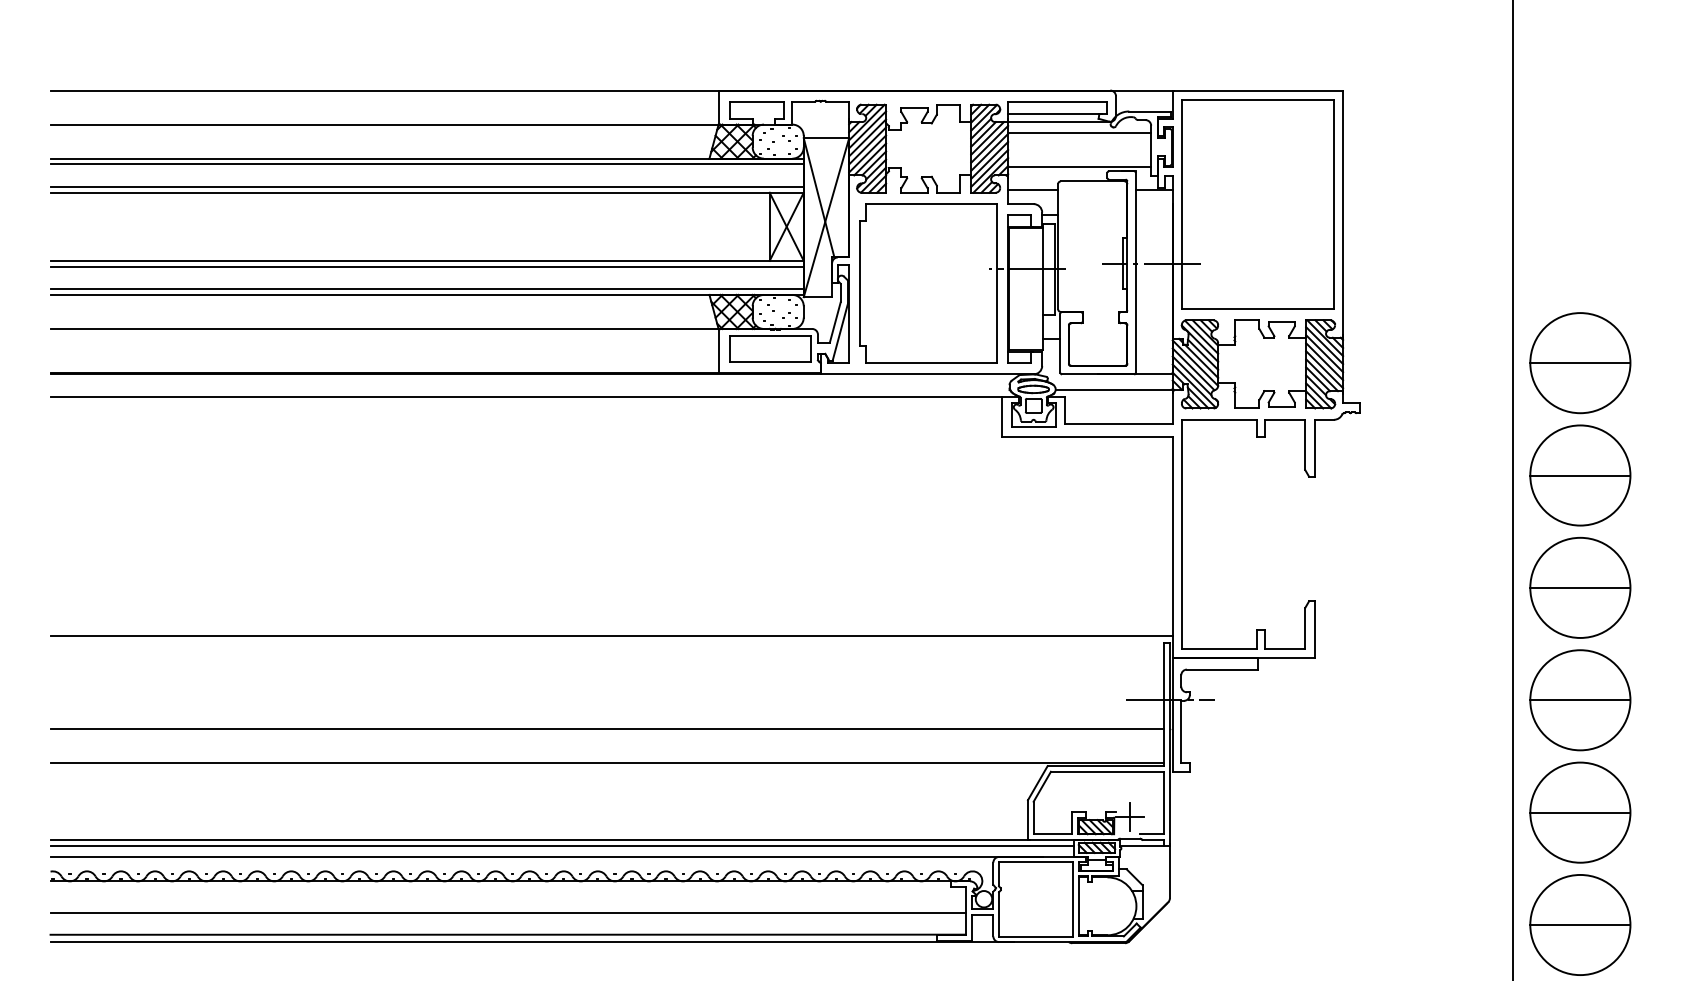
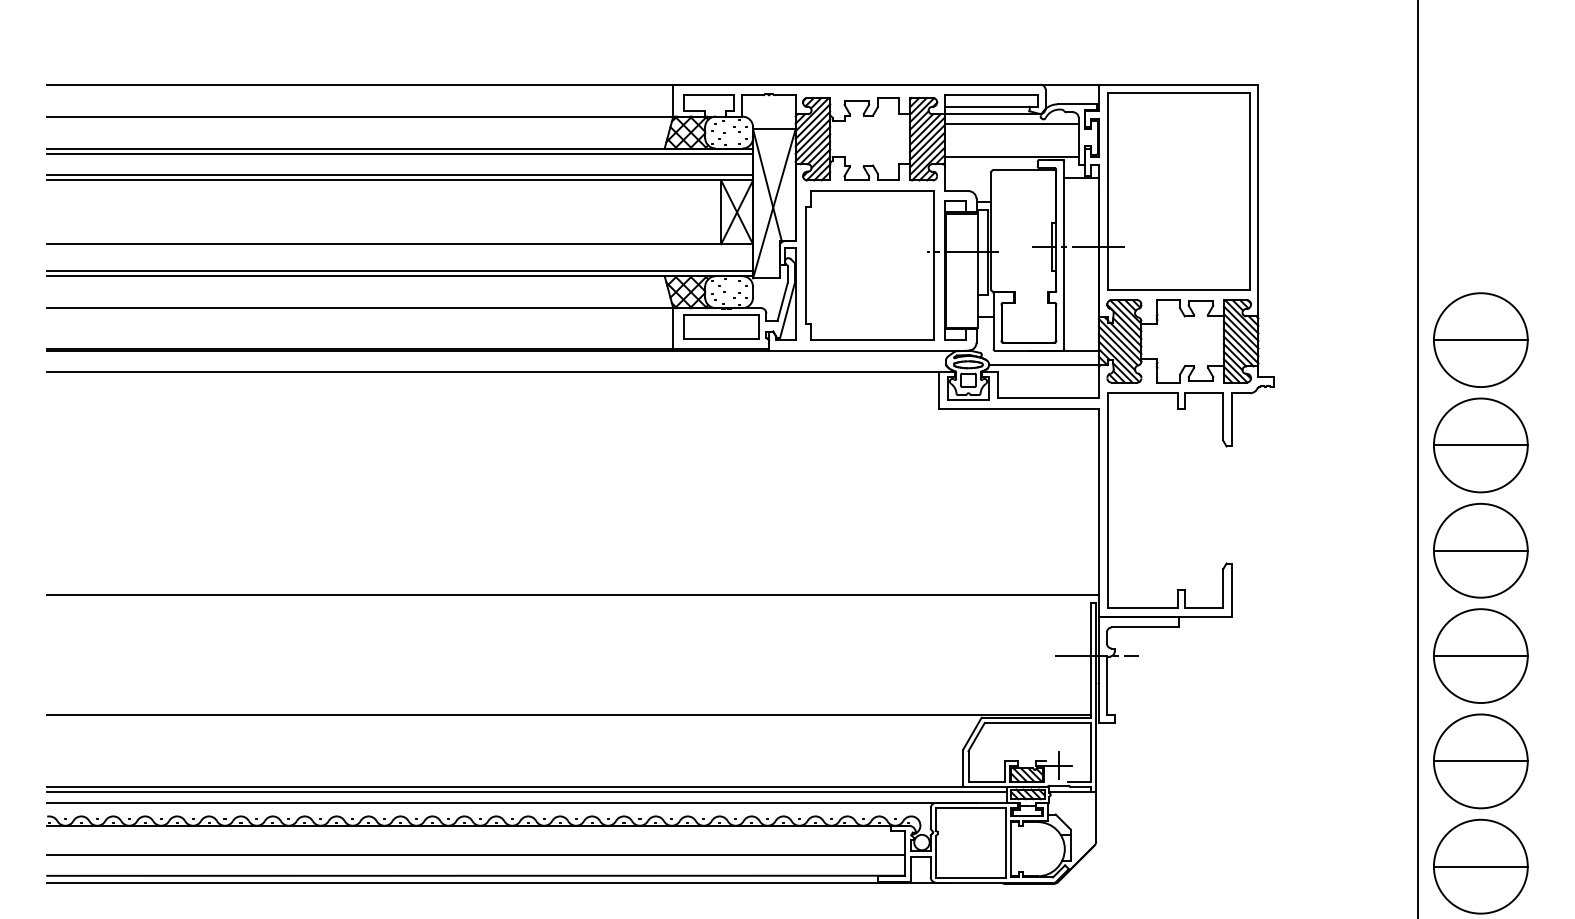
line: (1032, 189) -> (967, 177), removed
line: (427, 266) -> (400, 249), removed
line: (606, 729) -> (568, 683), removed

